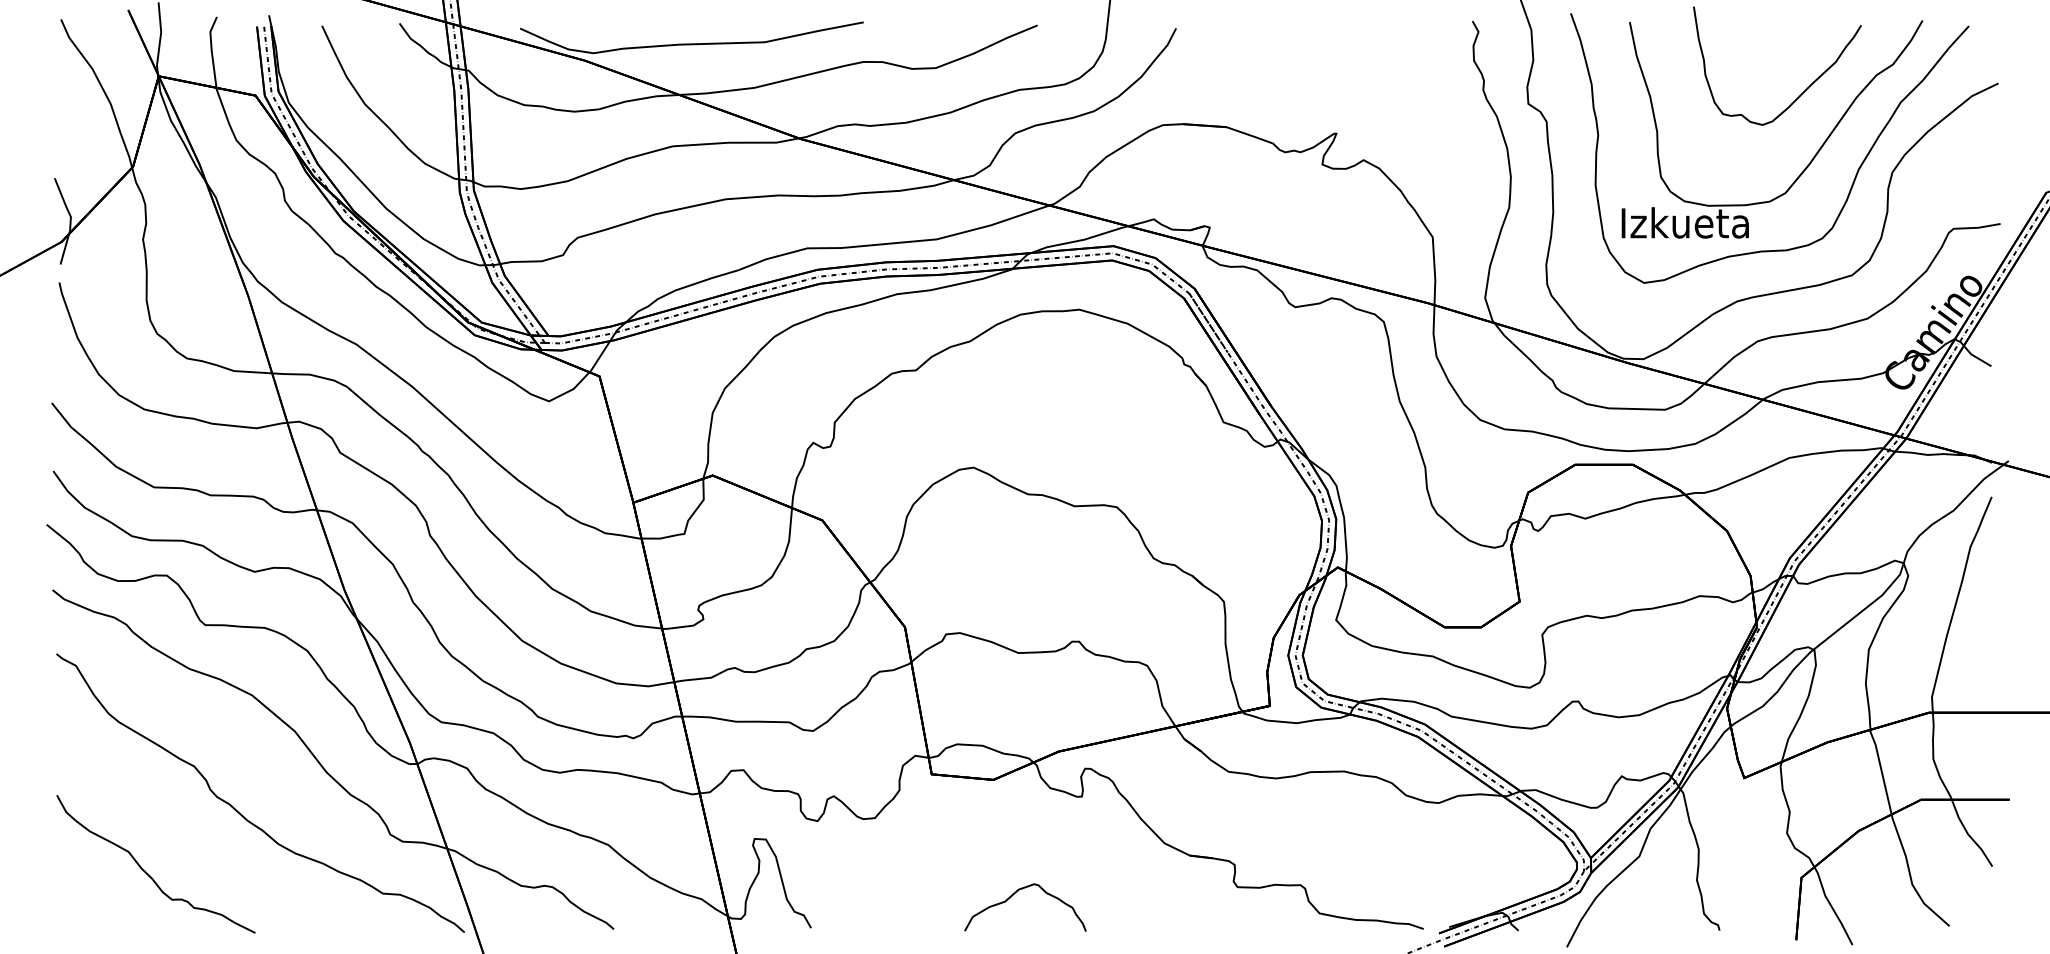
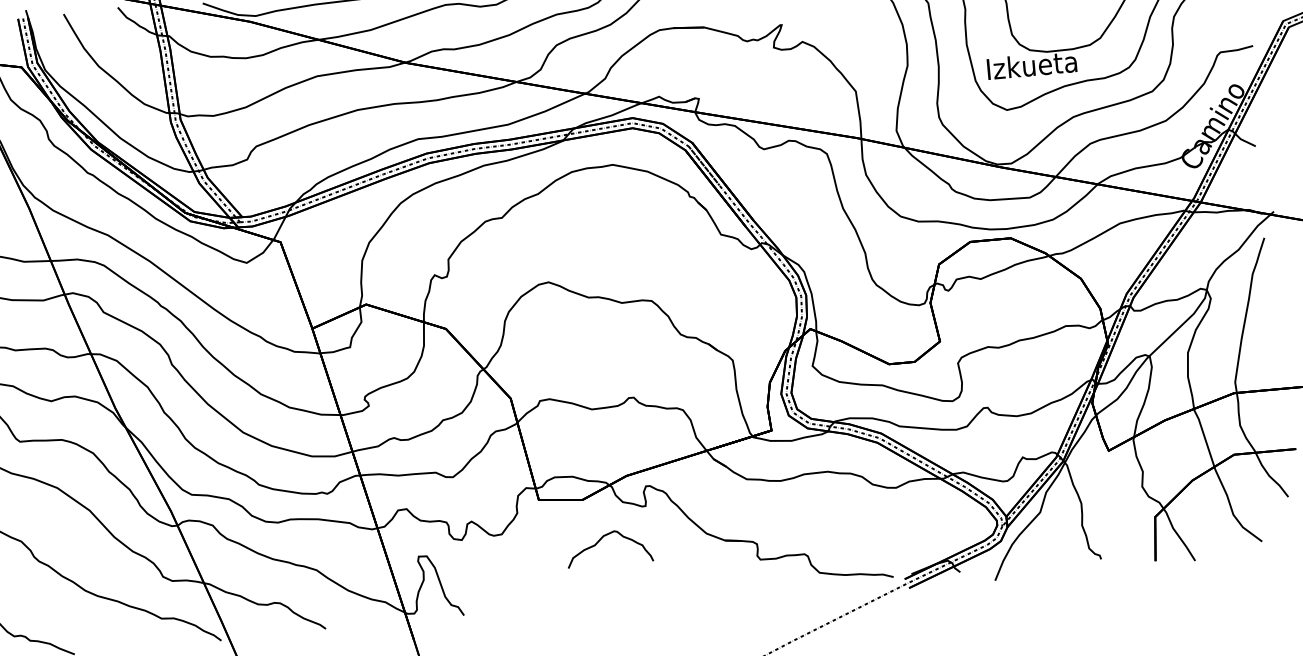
curve: (1013, 895) -> (600, 540), moved

